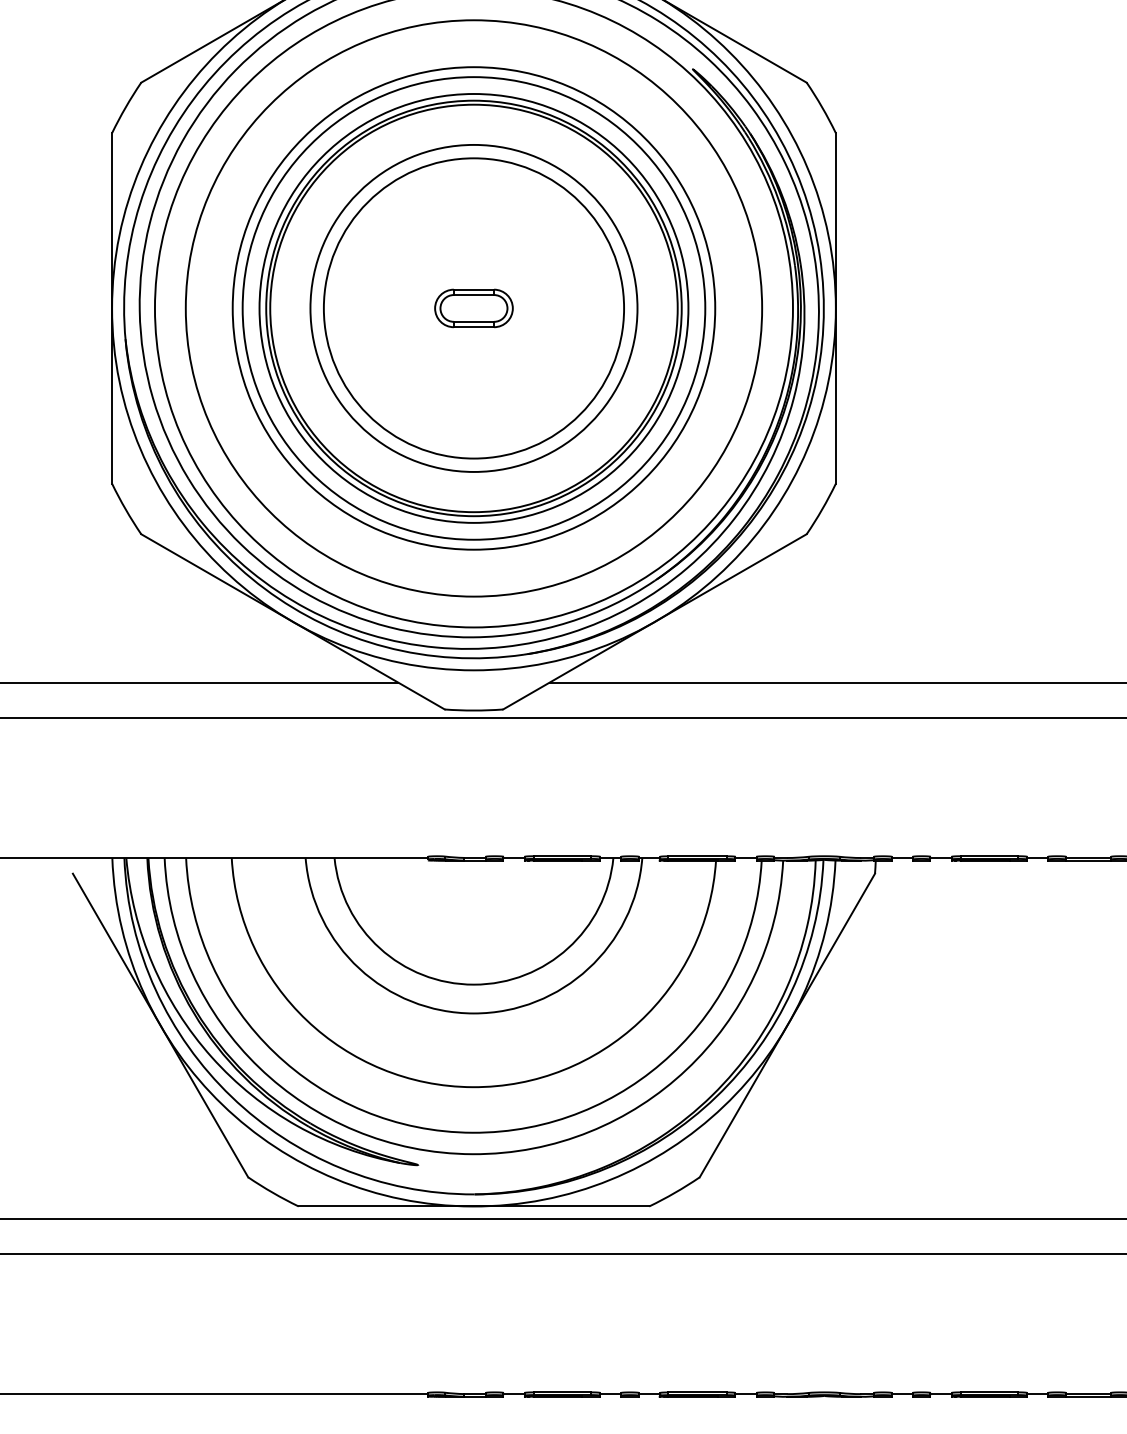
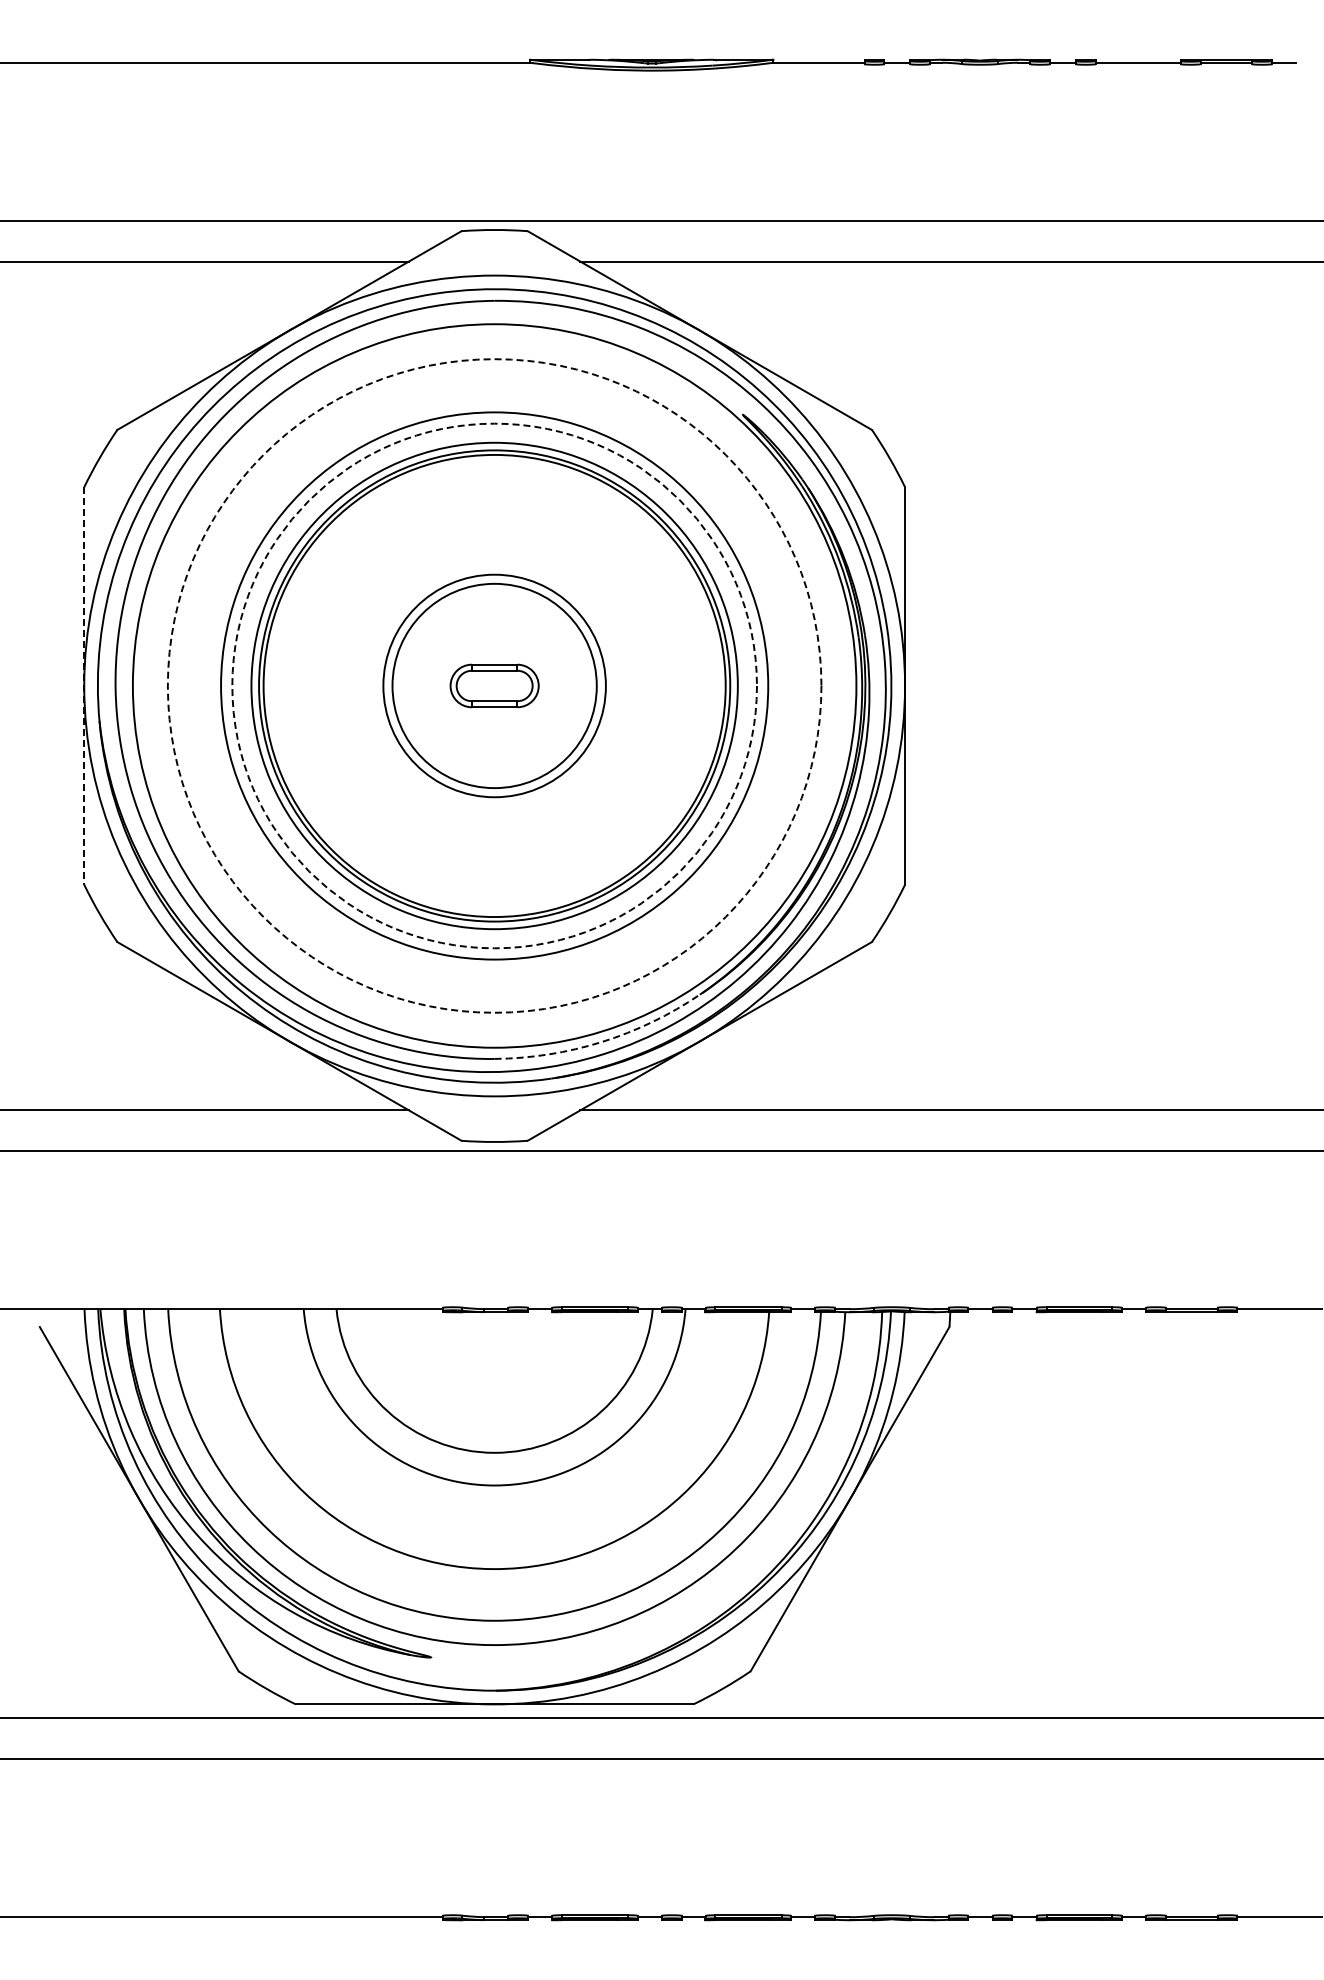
line: (112, 308) -> (84, 685), solid -> dashed
circle: (473, 308) -> (494, 685), size x0.6
circle: (473, 308) -> (494, 685), size x0.6
circle: (473, 308) -> (494, 685), solid -> dashed
circle: (473, 308) -> (494, 685), solid -> dashed
arc: (568, 621) -> (601, 1041), solid -> dashed

